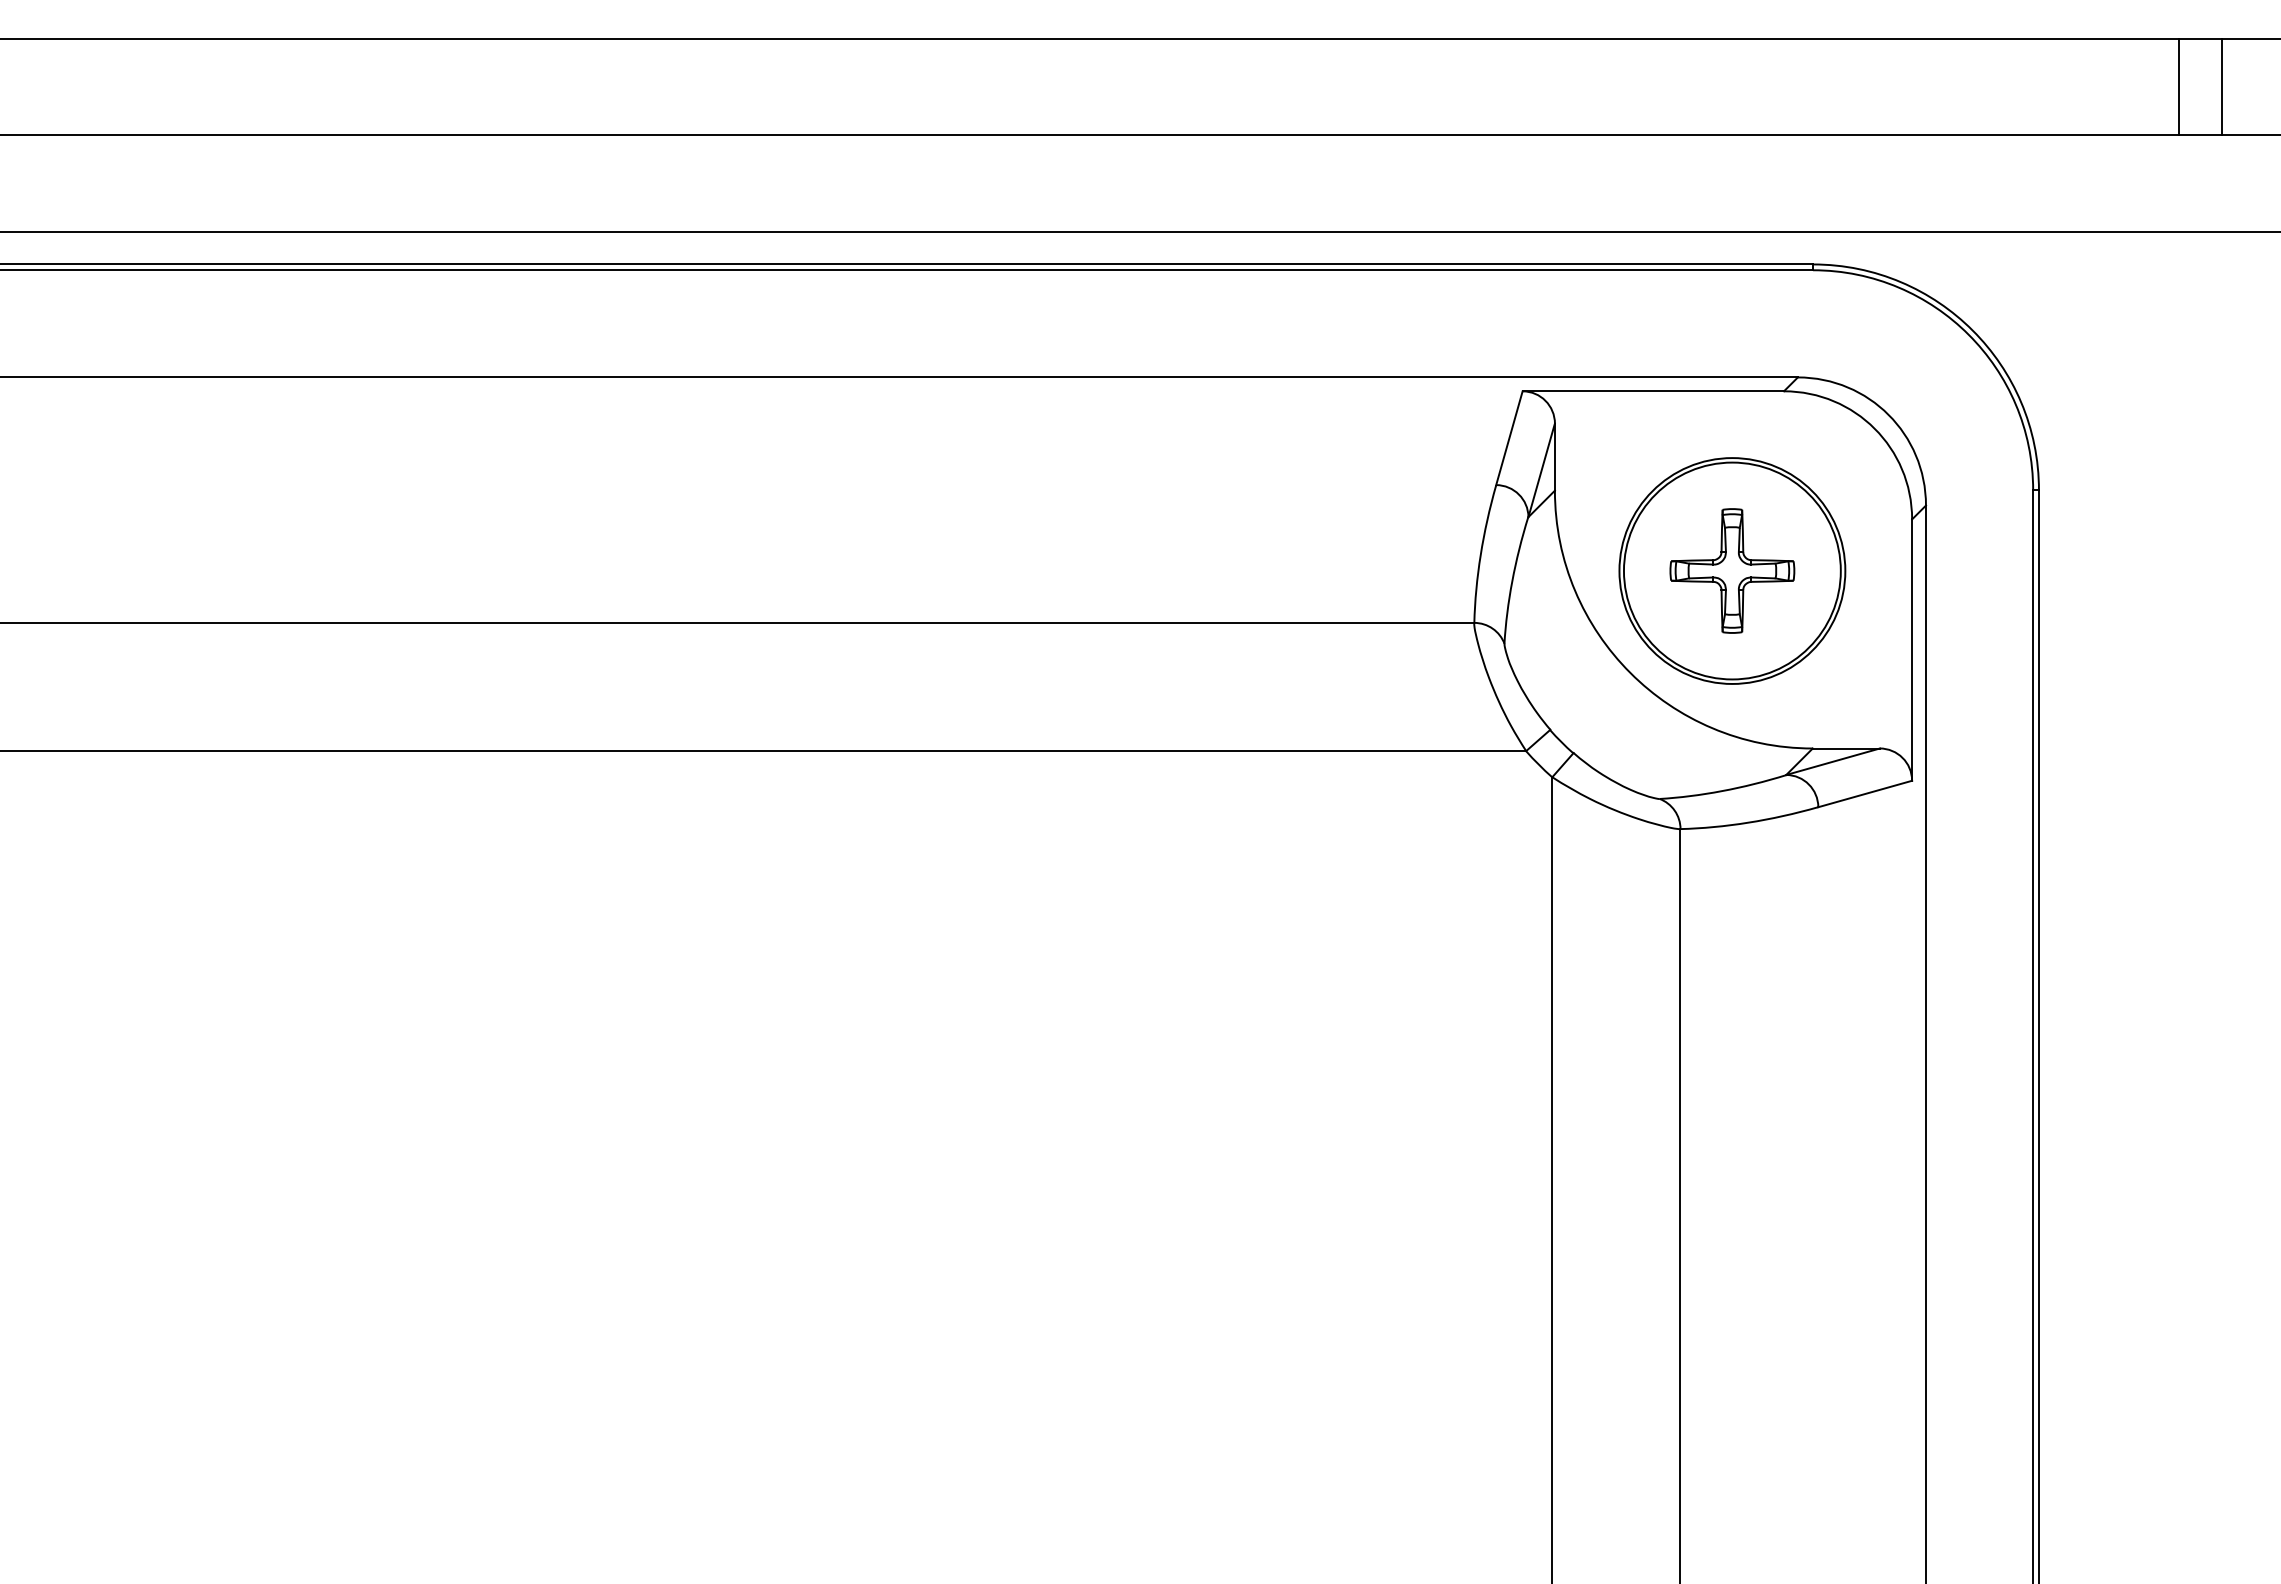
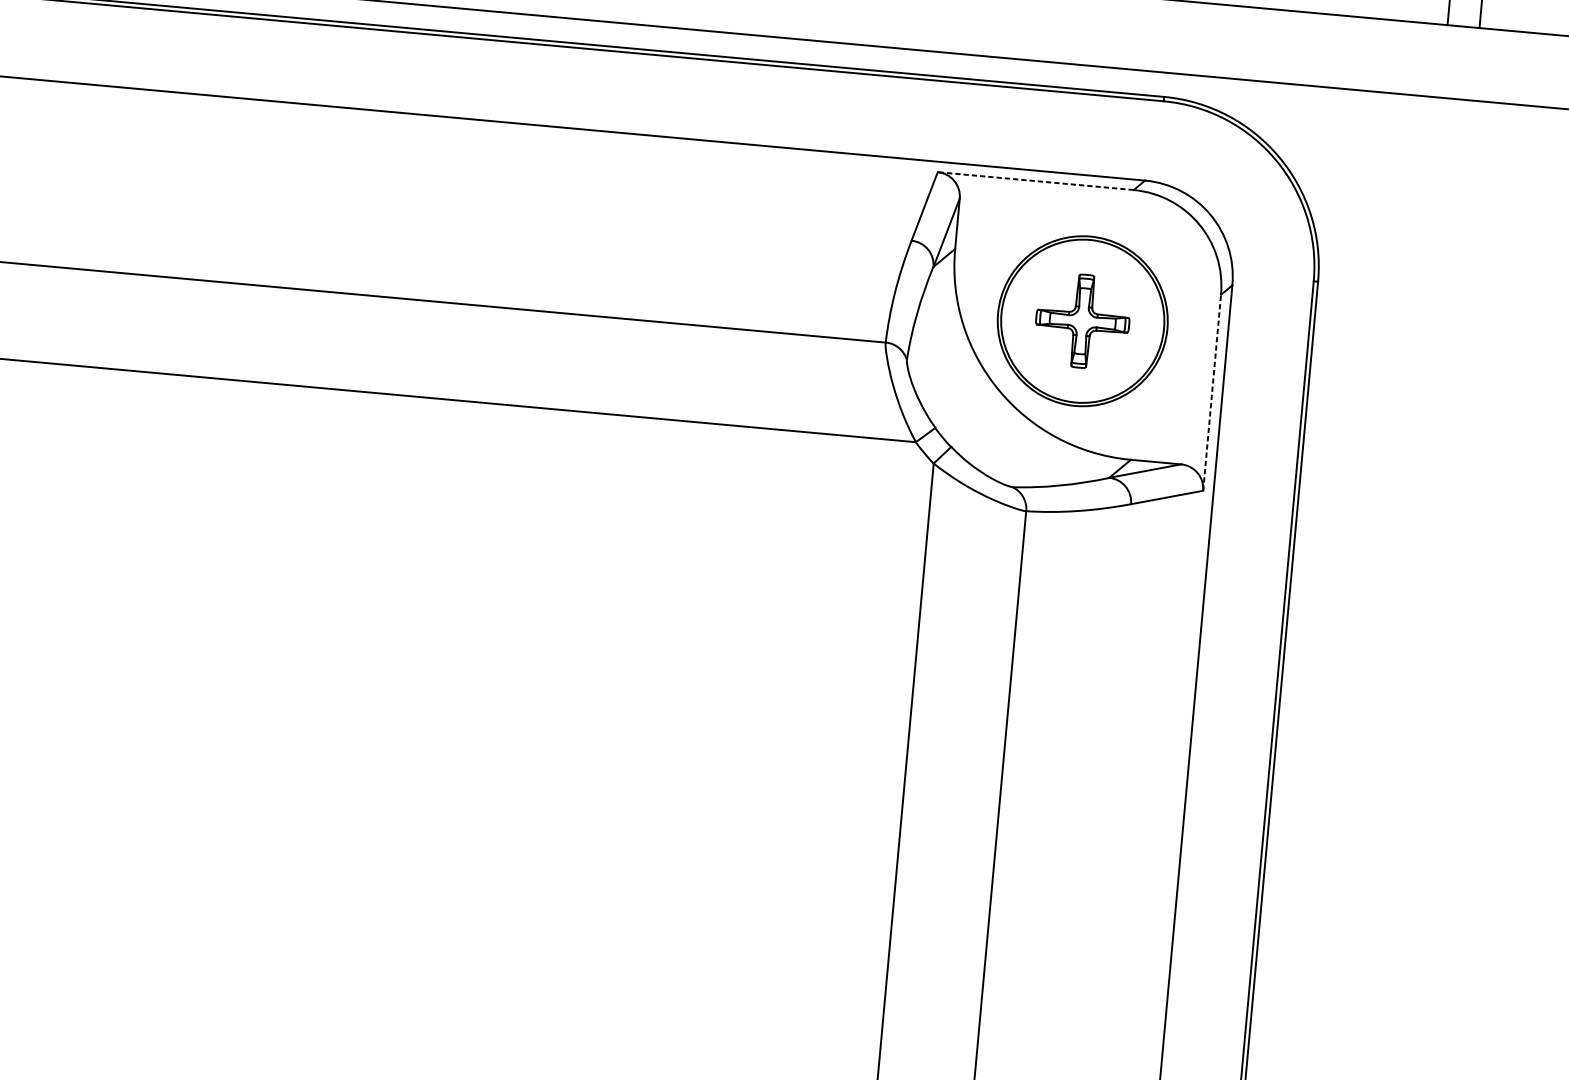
line: (1653, 391) -> (1035, 181), solid -> dashed
line: (1912, 650) -> (1212, 393), solid -> dashed

